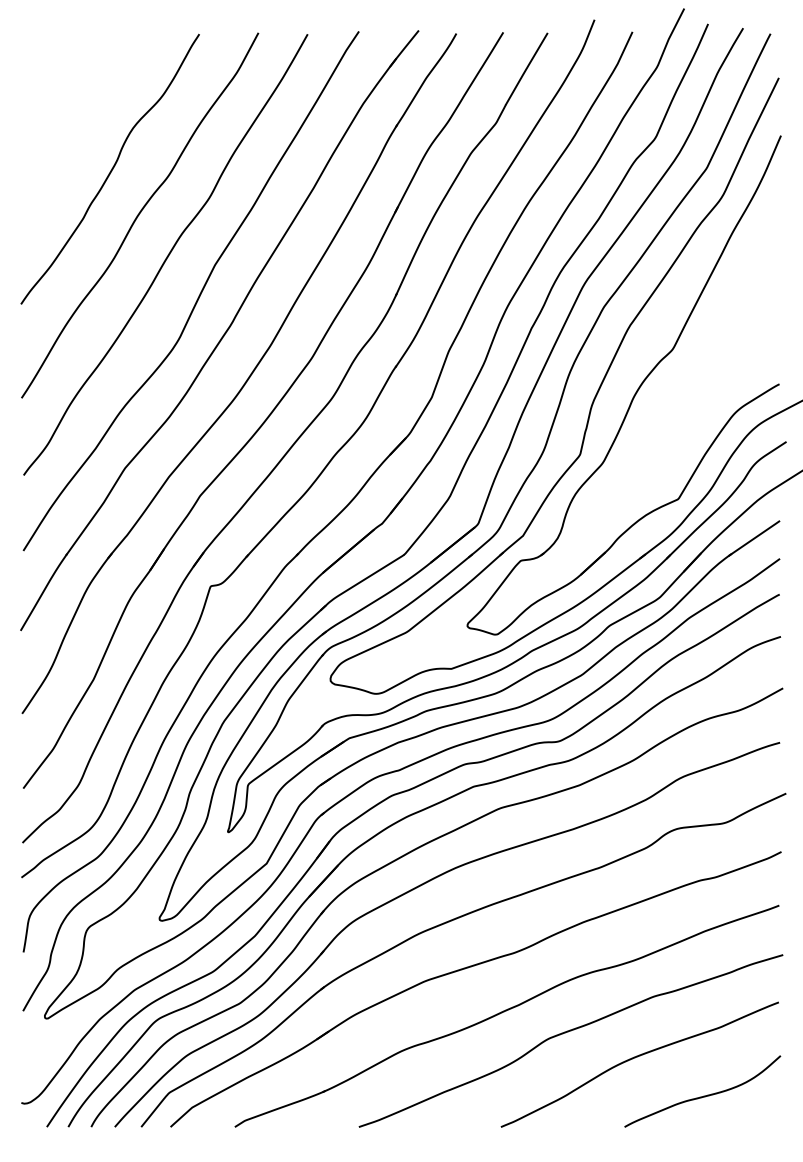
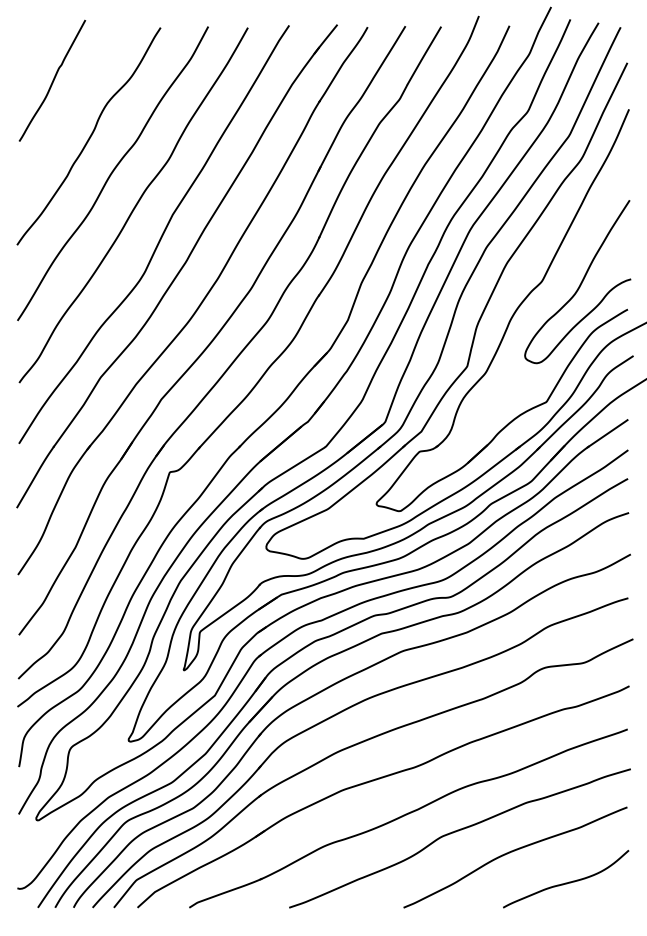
curve: (65, 99) -> (52, 80), added
curve: (720, 351) -> (580, 283), added

